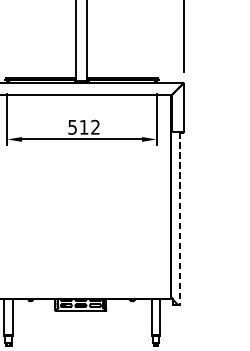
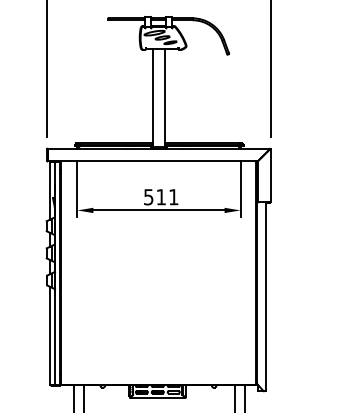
text: (95, 127) -> (173, 197), 512 -> 511
line: (180, 219) -> (266, 297), dashed -> solid

